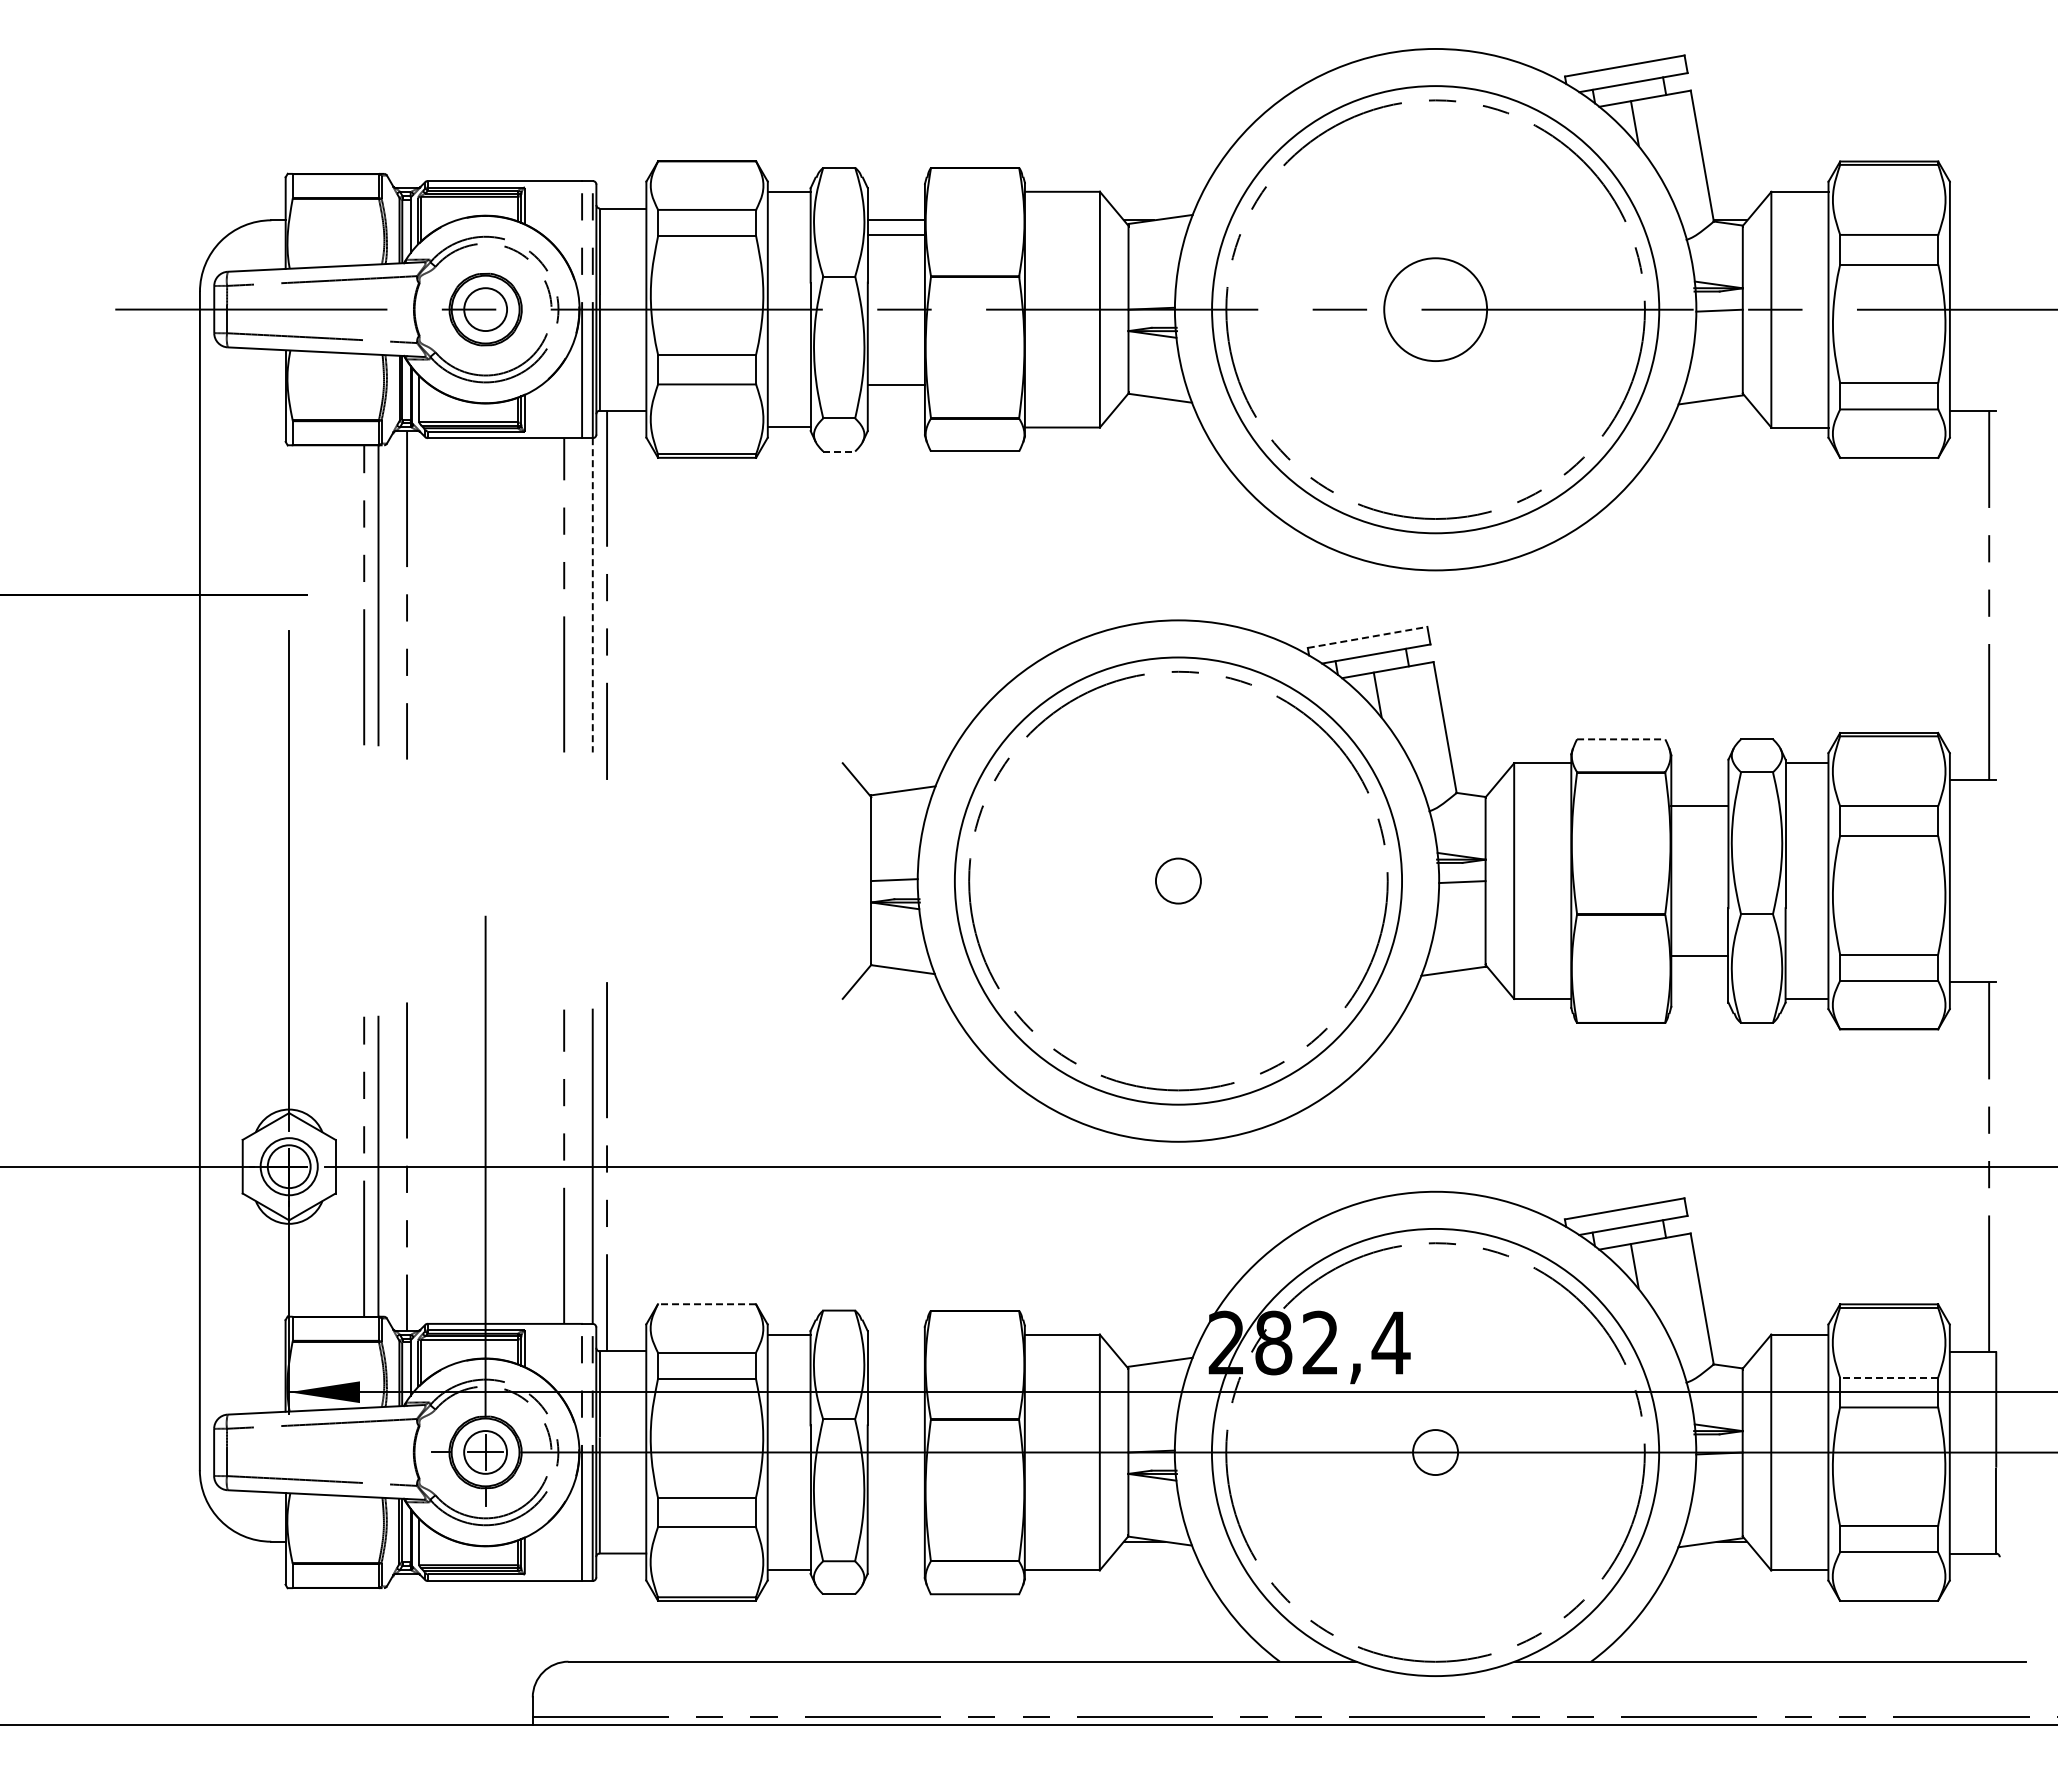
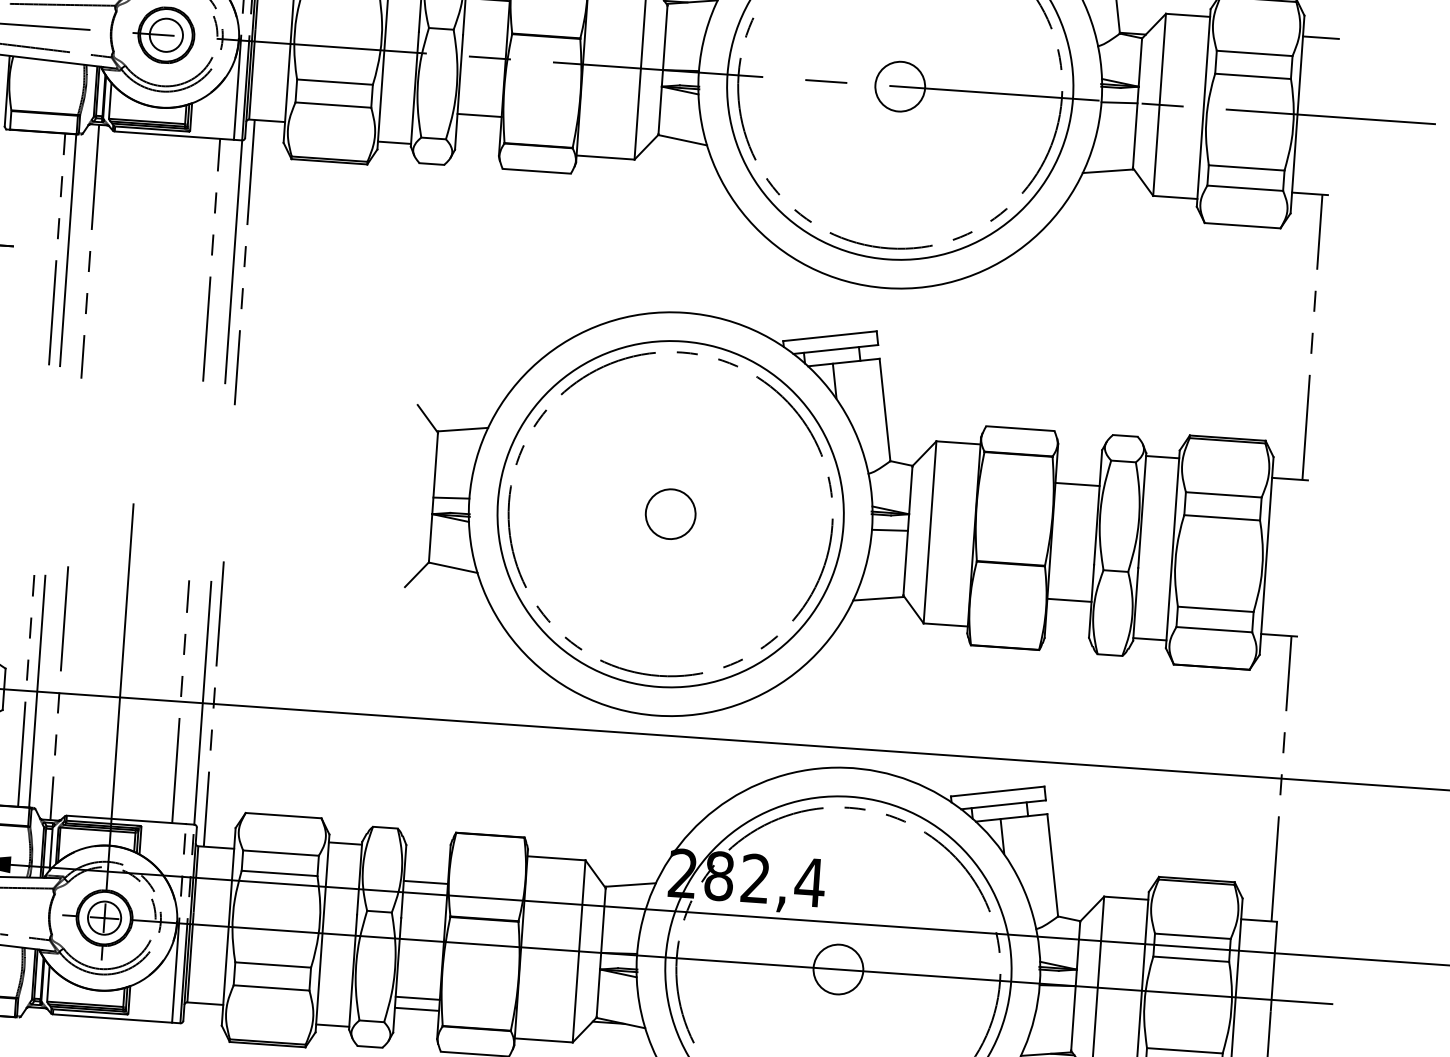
line: (1972, 208) -> (1320, 37), added
circle: (1435, 309) -> (900, 86), size x0.62
line: (839, 451) -> (432, 164), dashed -> solid
line: (592, 595) -> (233, 261), dashed -> solid
line: (1367, 637) -> (829, 336), dashed -> solid
line: (1621, 739) -> (1020, 428), dashed -> solid
circle: (1178, 880) -> (670, 513), size x1.43
line: (706, 1304) -> (283, 815), dashed -> solid
line: (895, 1377) -> (425, 882), added
line: (1888, 1377) -> (1192, 936), dashed -> solid
circle: (1435, 1452) -> (838, 969), size x1.43
line: (895, 1527) -> (417, 998), added
line: (895, 1541) -> (416, 1009), added

